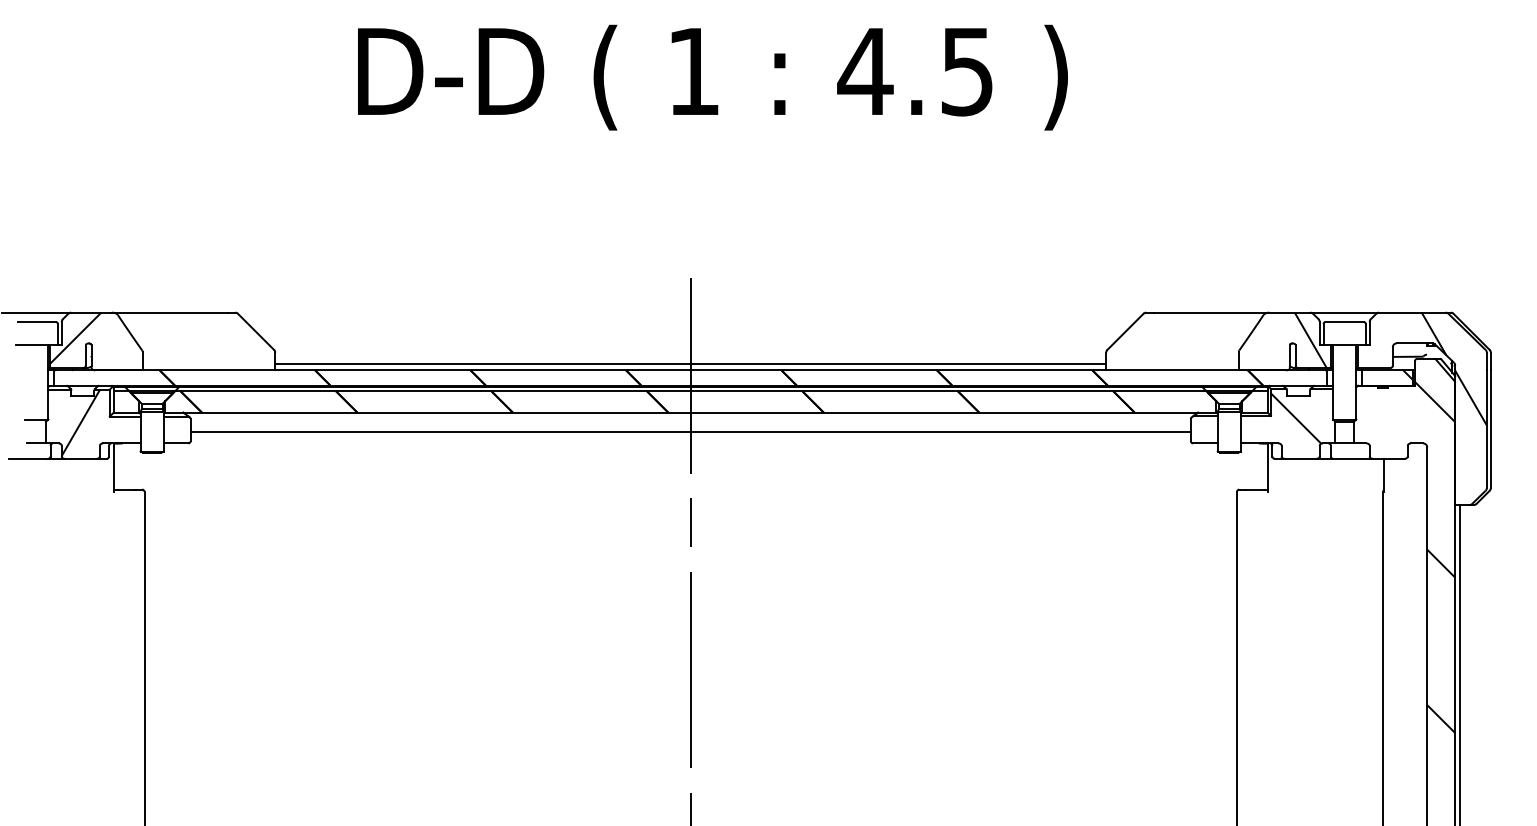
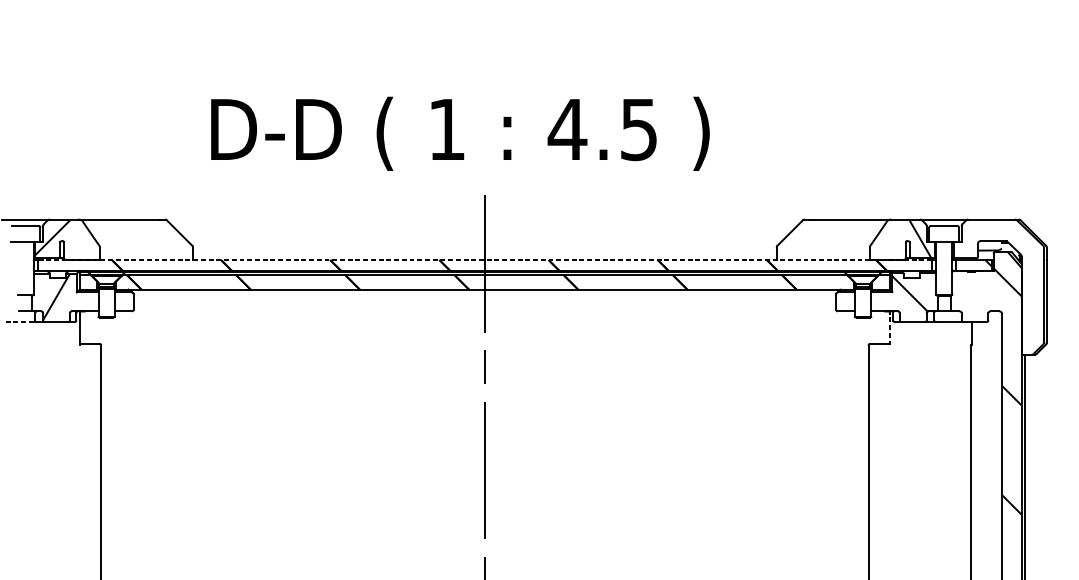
text: (712, 77) -> (460, 133), moved
line: (690, 364) -> (484, 255), removed
hatch: (1453, 368) -> (1020, 258), removed
line: (690, 370) -> (484, 260), solid -> dashed
line: (690, 431) -> (484, 302), removed
line: (28, 458) -> (19, 321), solid -> dashed
line: (1267, 469) -> (889, 329), solid -> dashed

